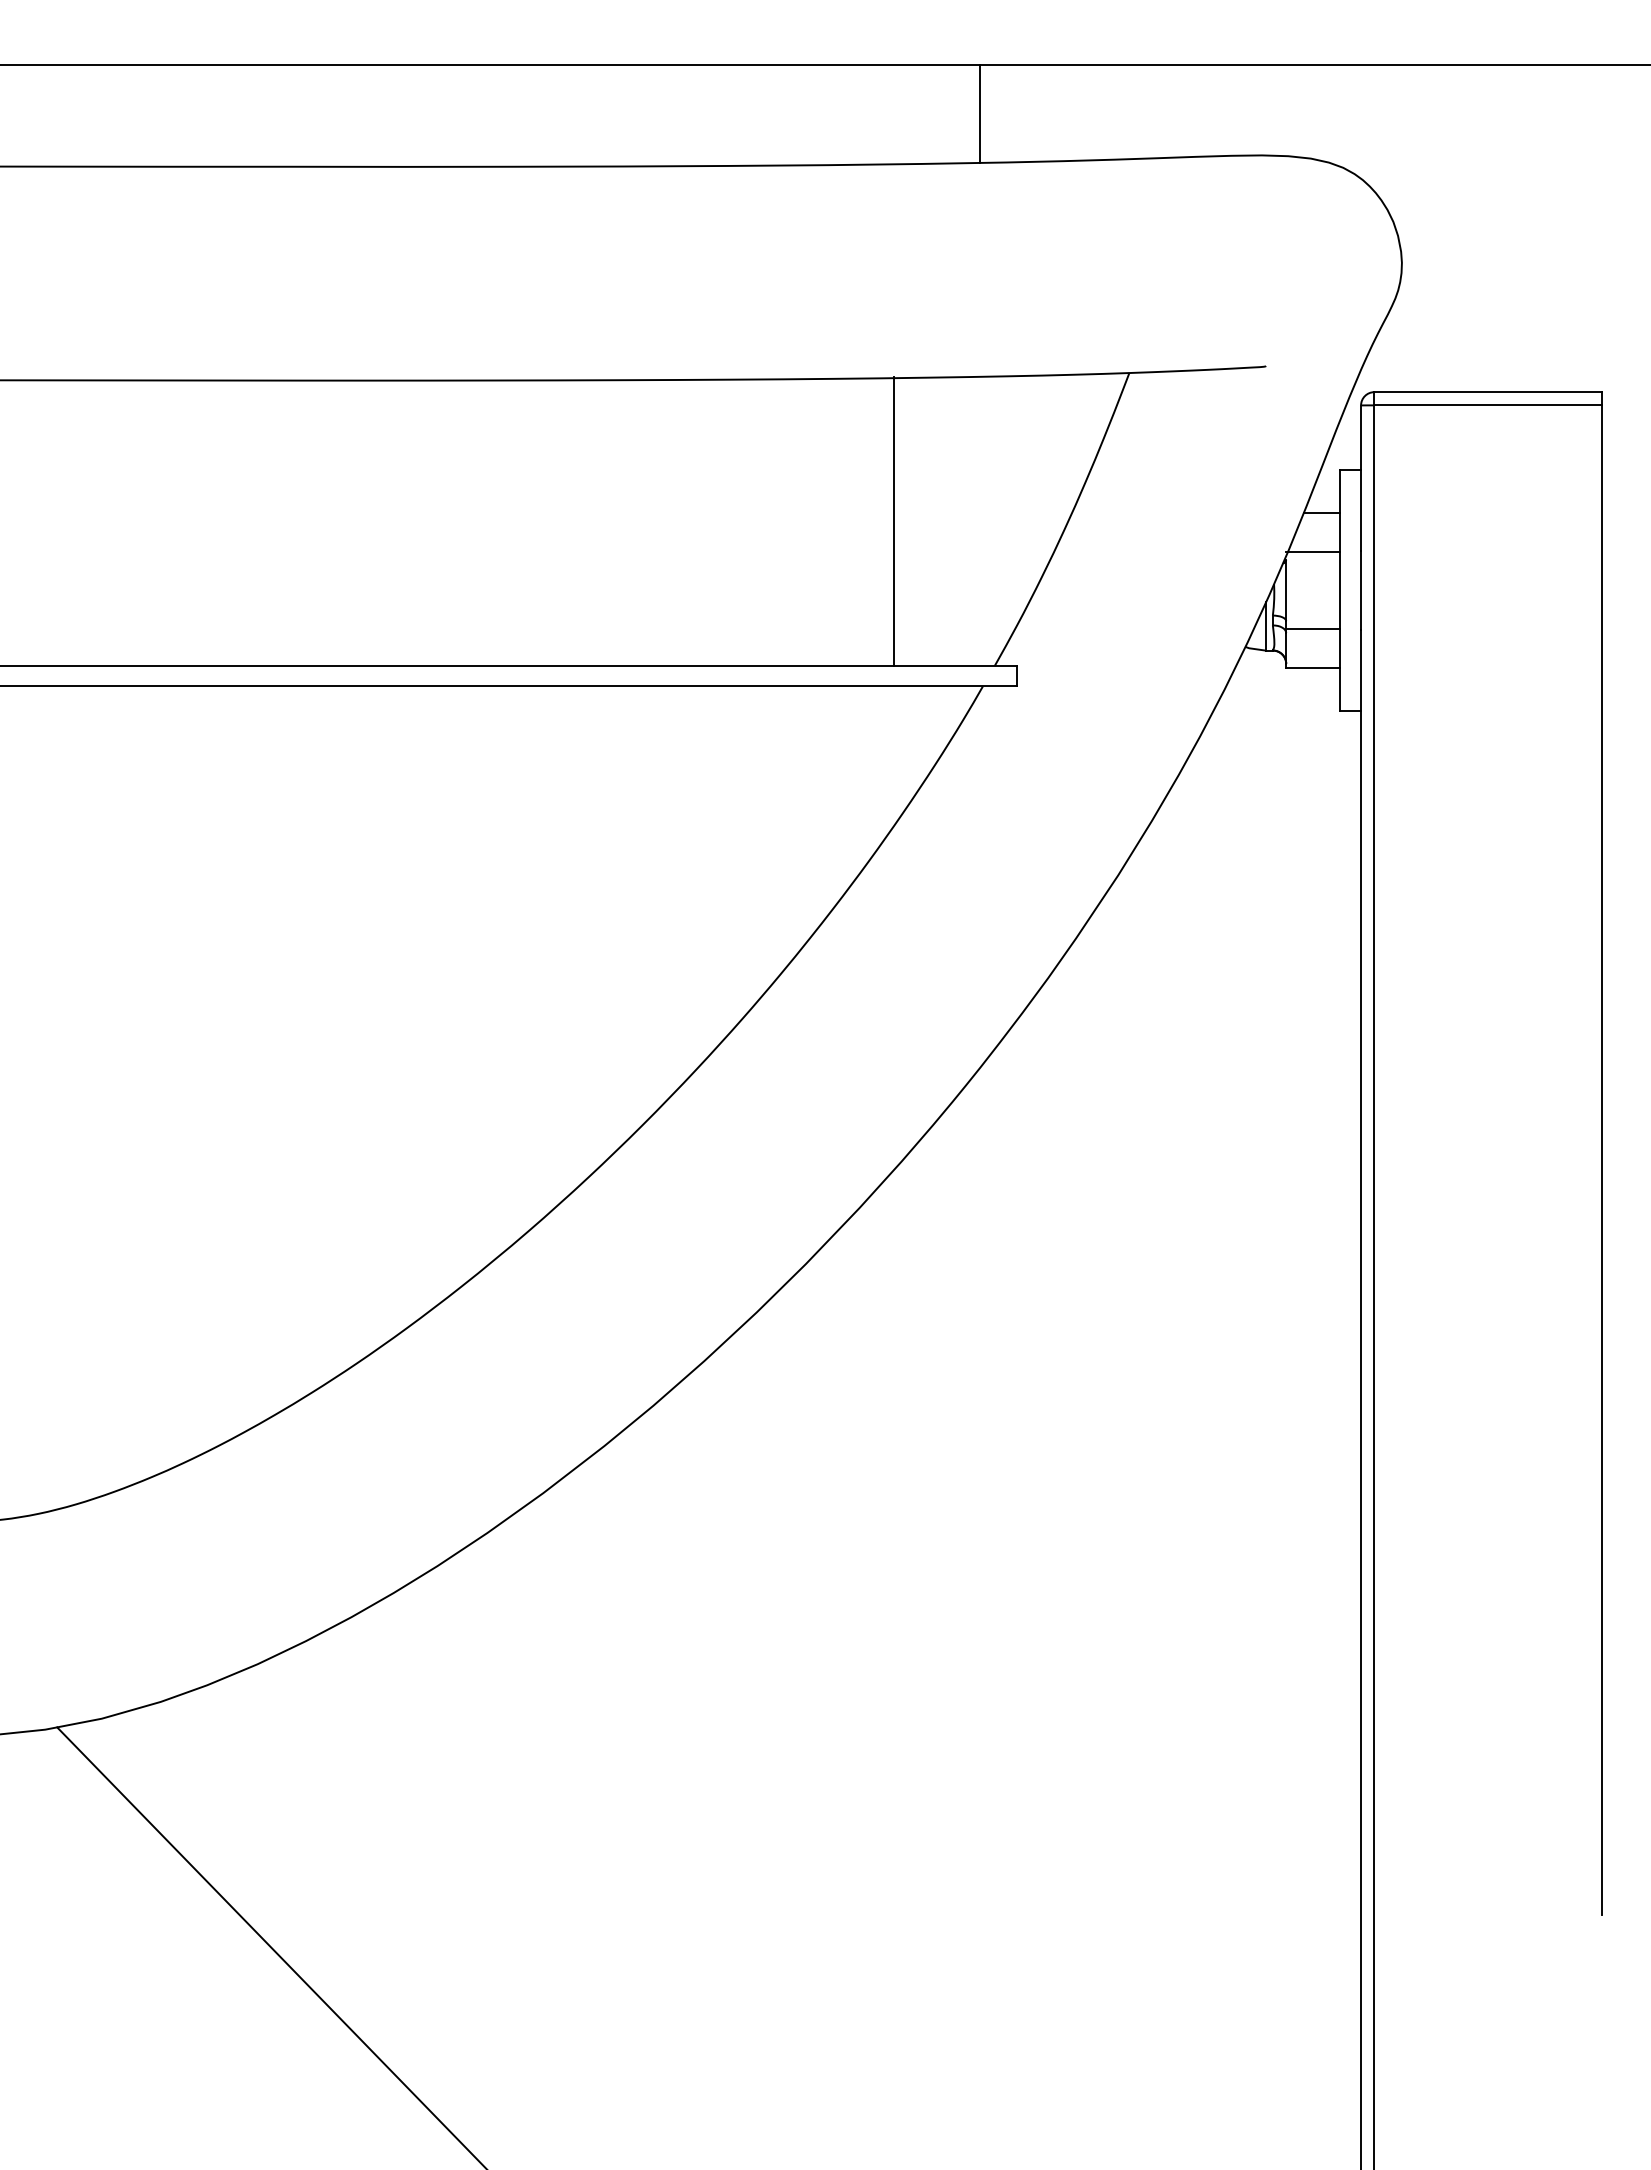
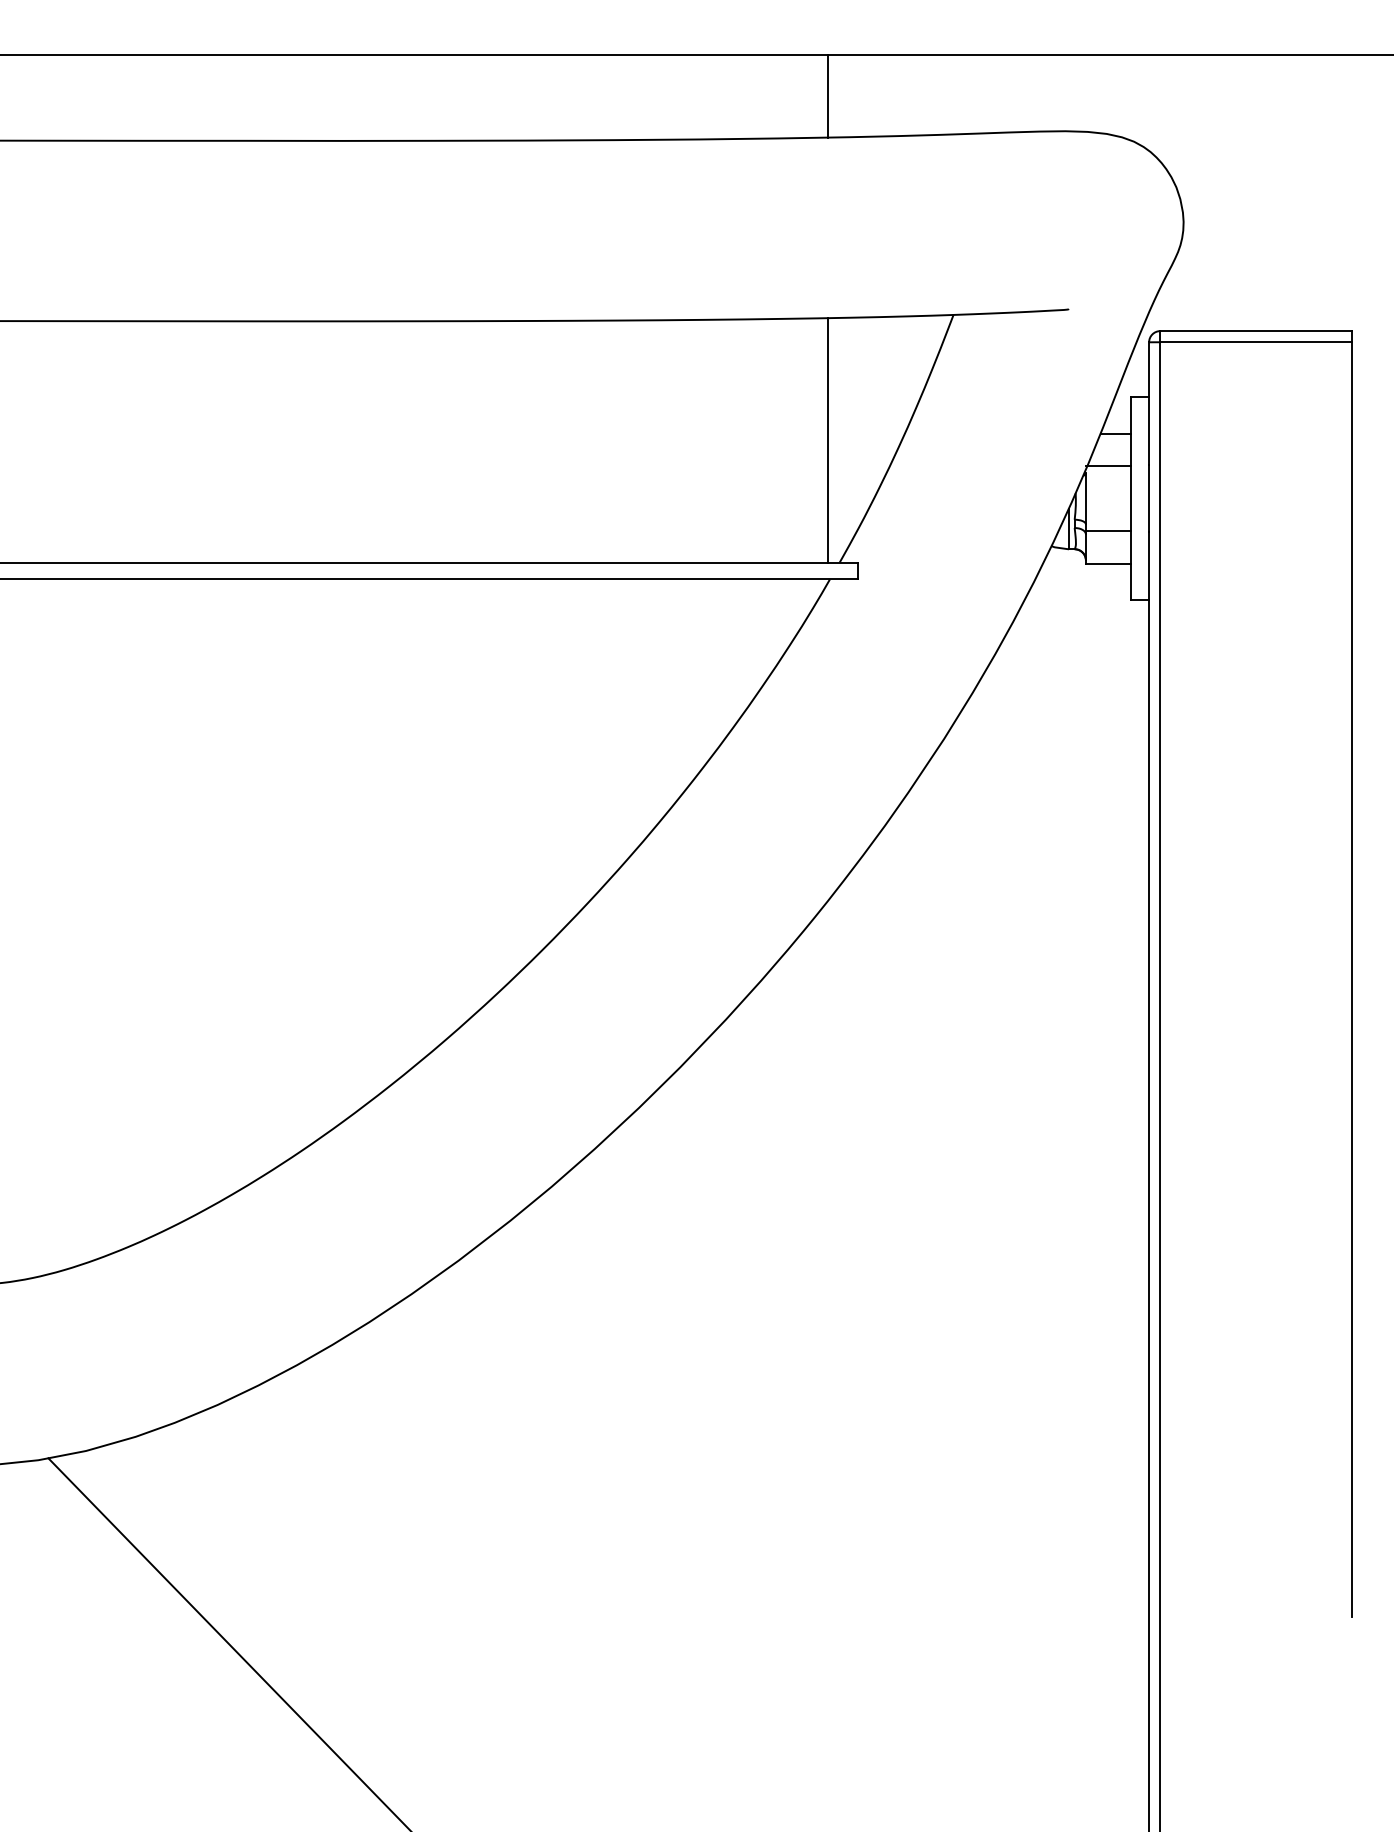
line: (894, 521) -> (827, 440), moved

